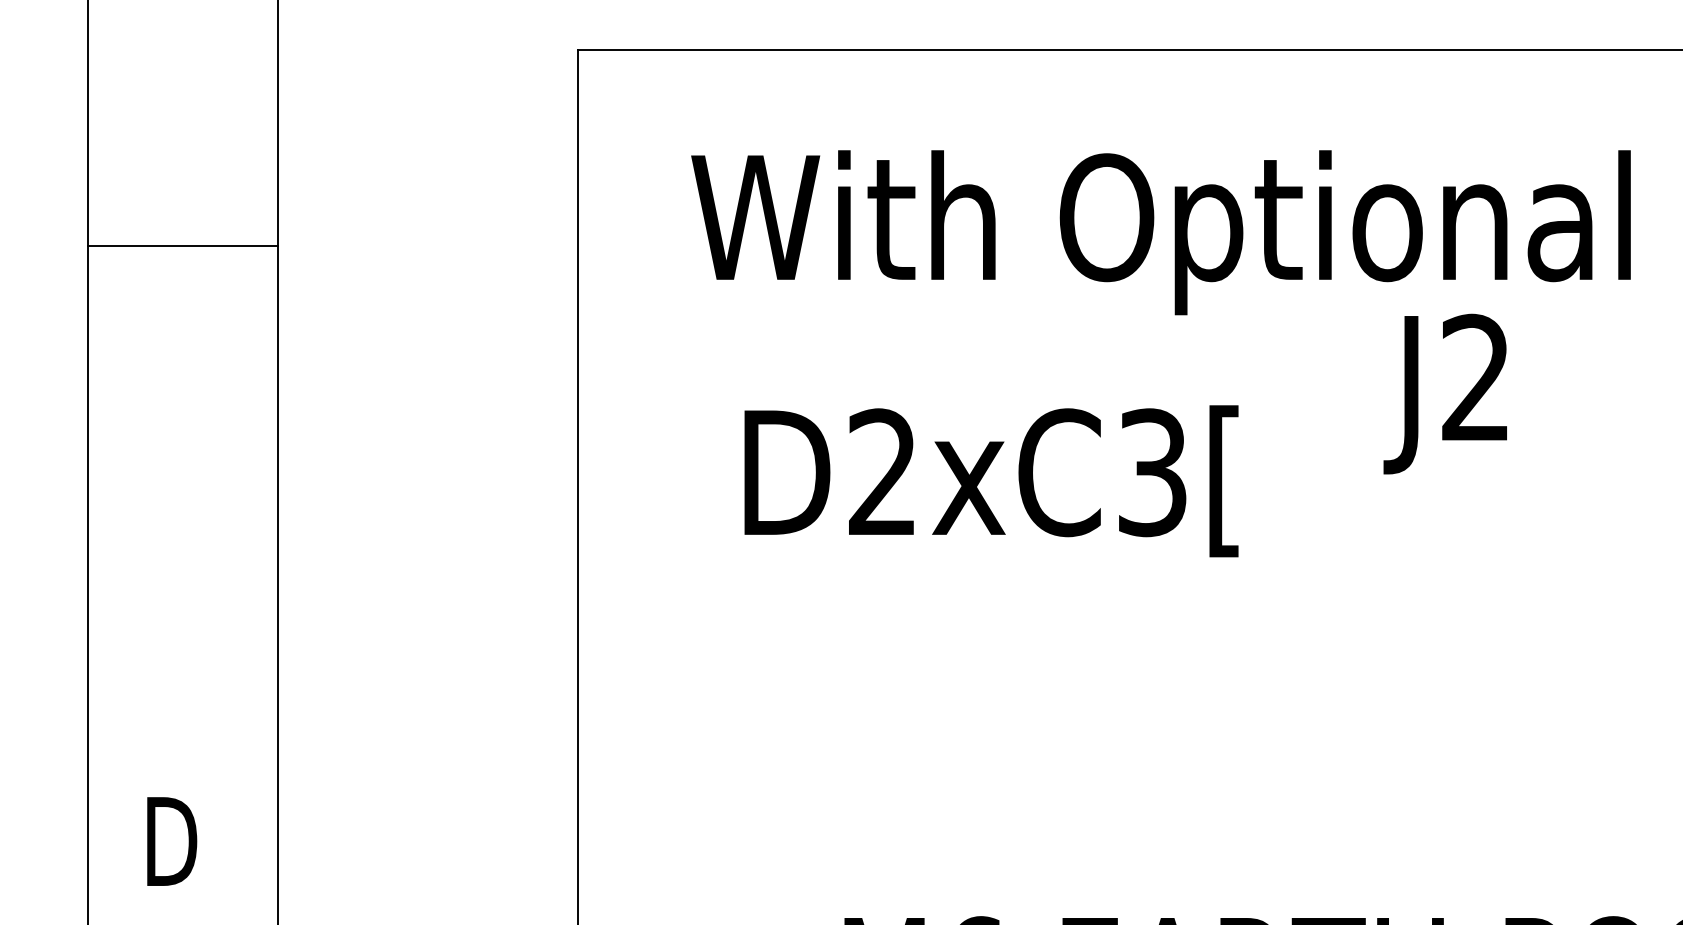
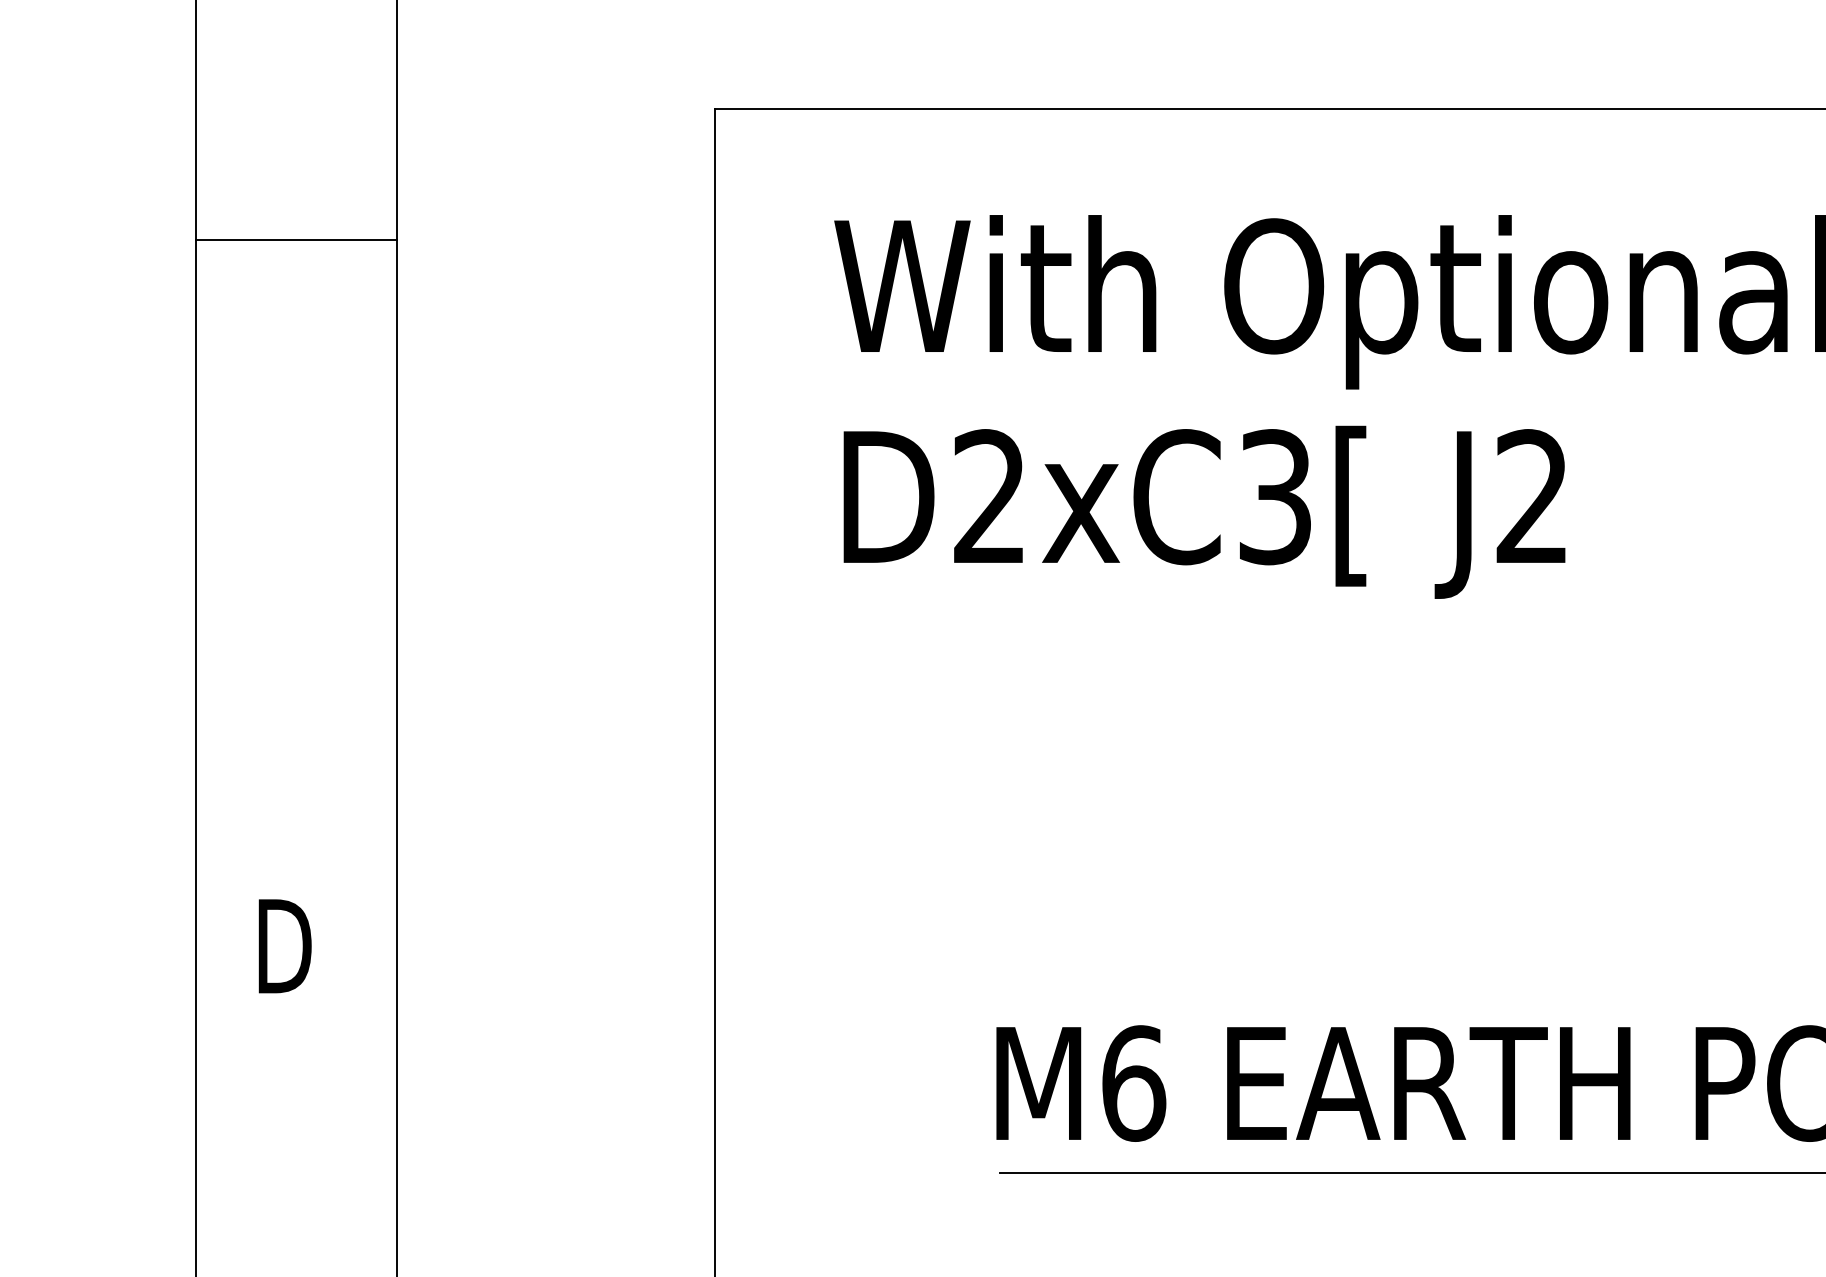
line: (182, 246) -> (296, 240), moved
text: (1444, 393) -> (1499, 513), moved
text: (991, 480) -> (1104, 505), moved

